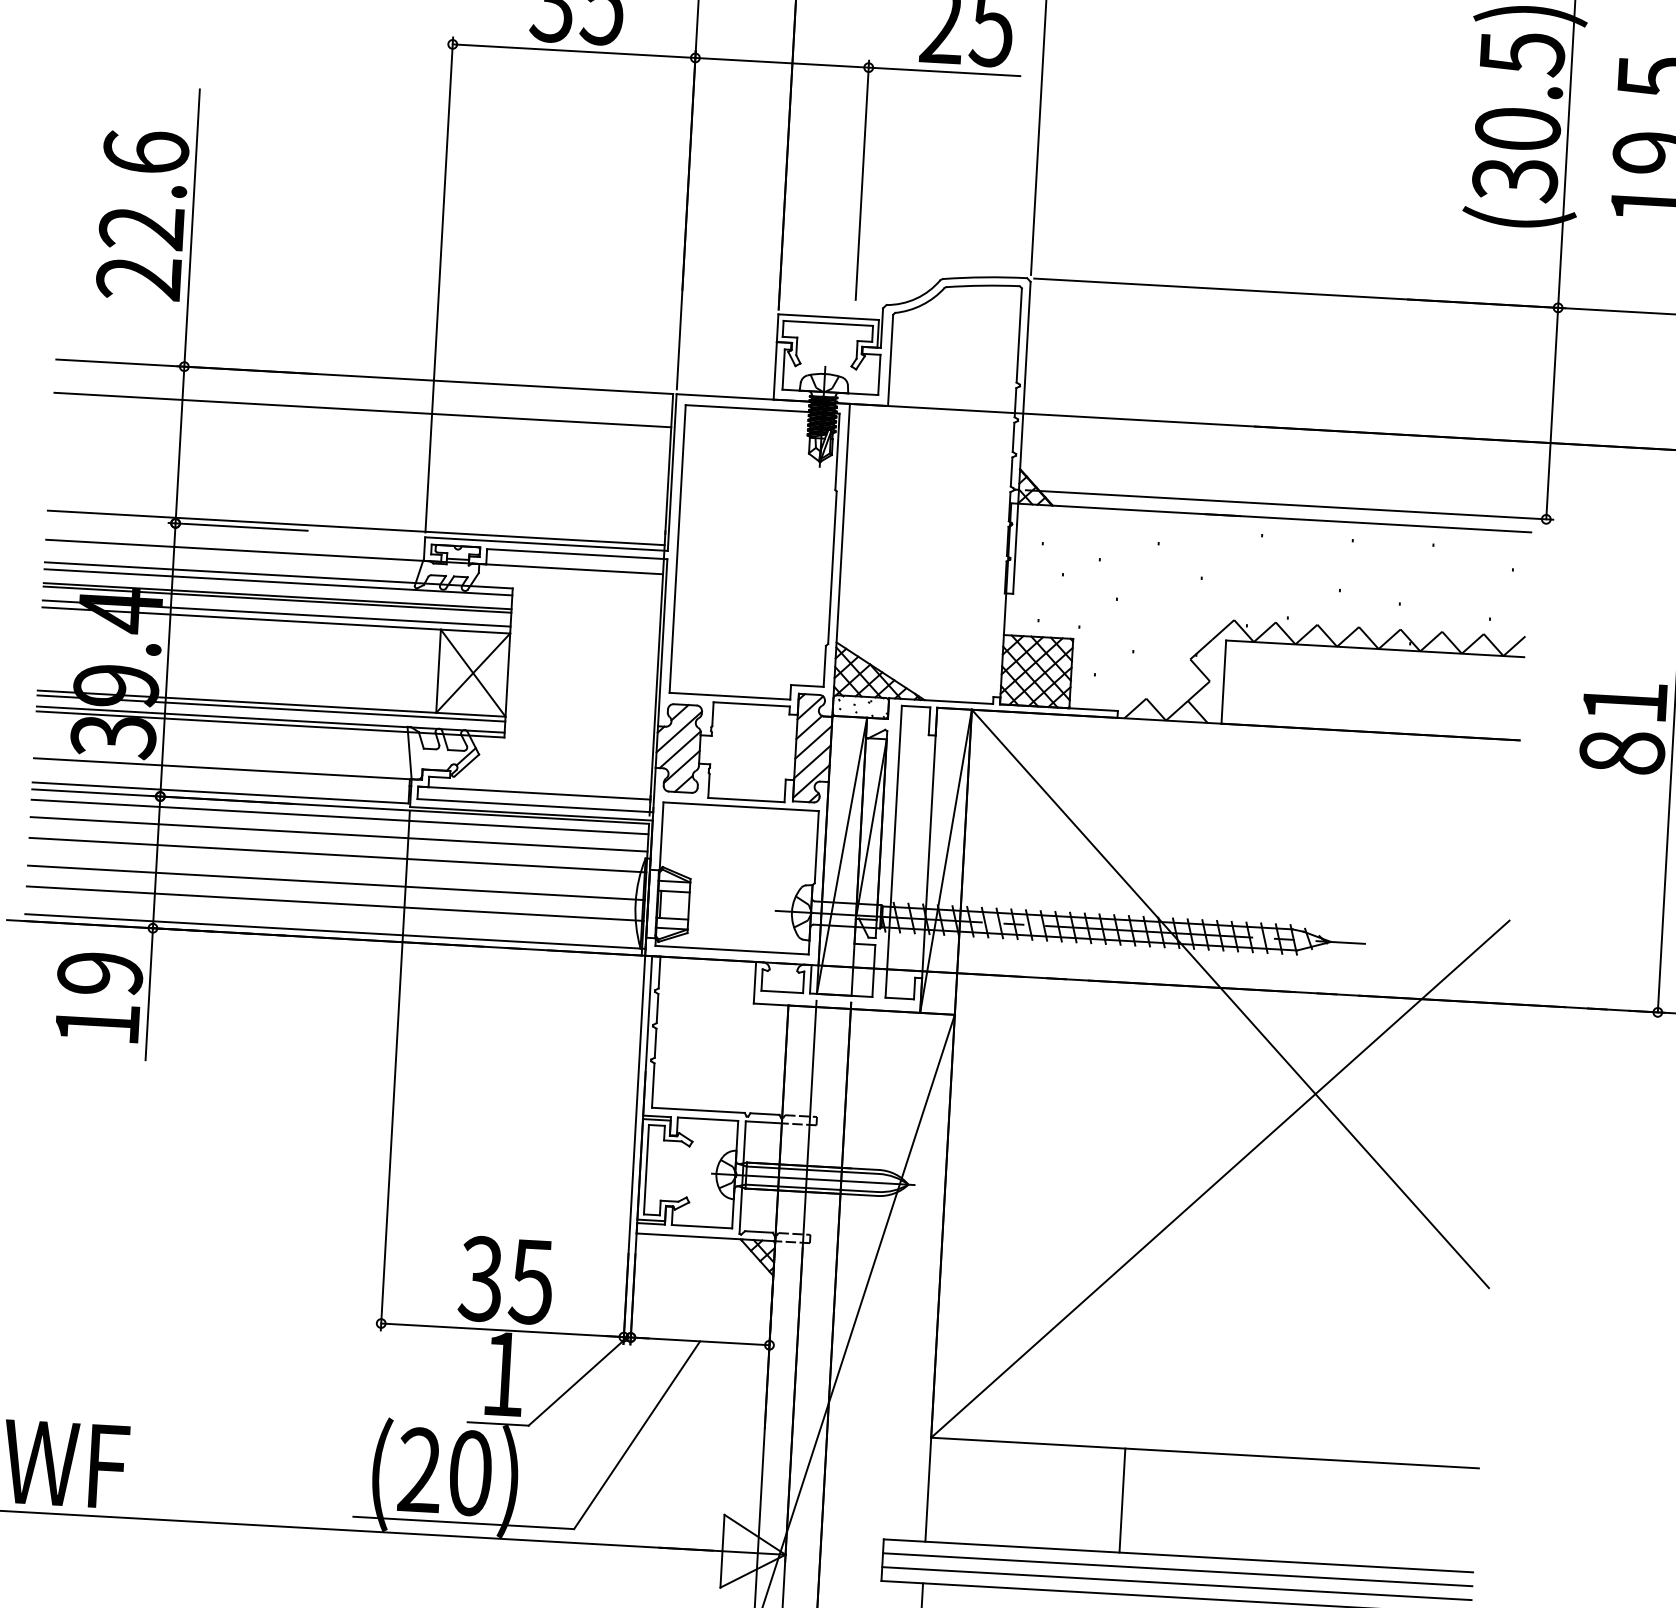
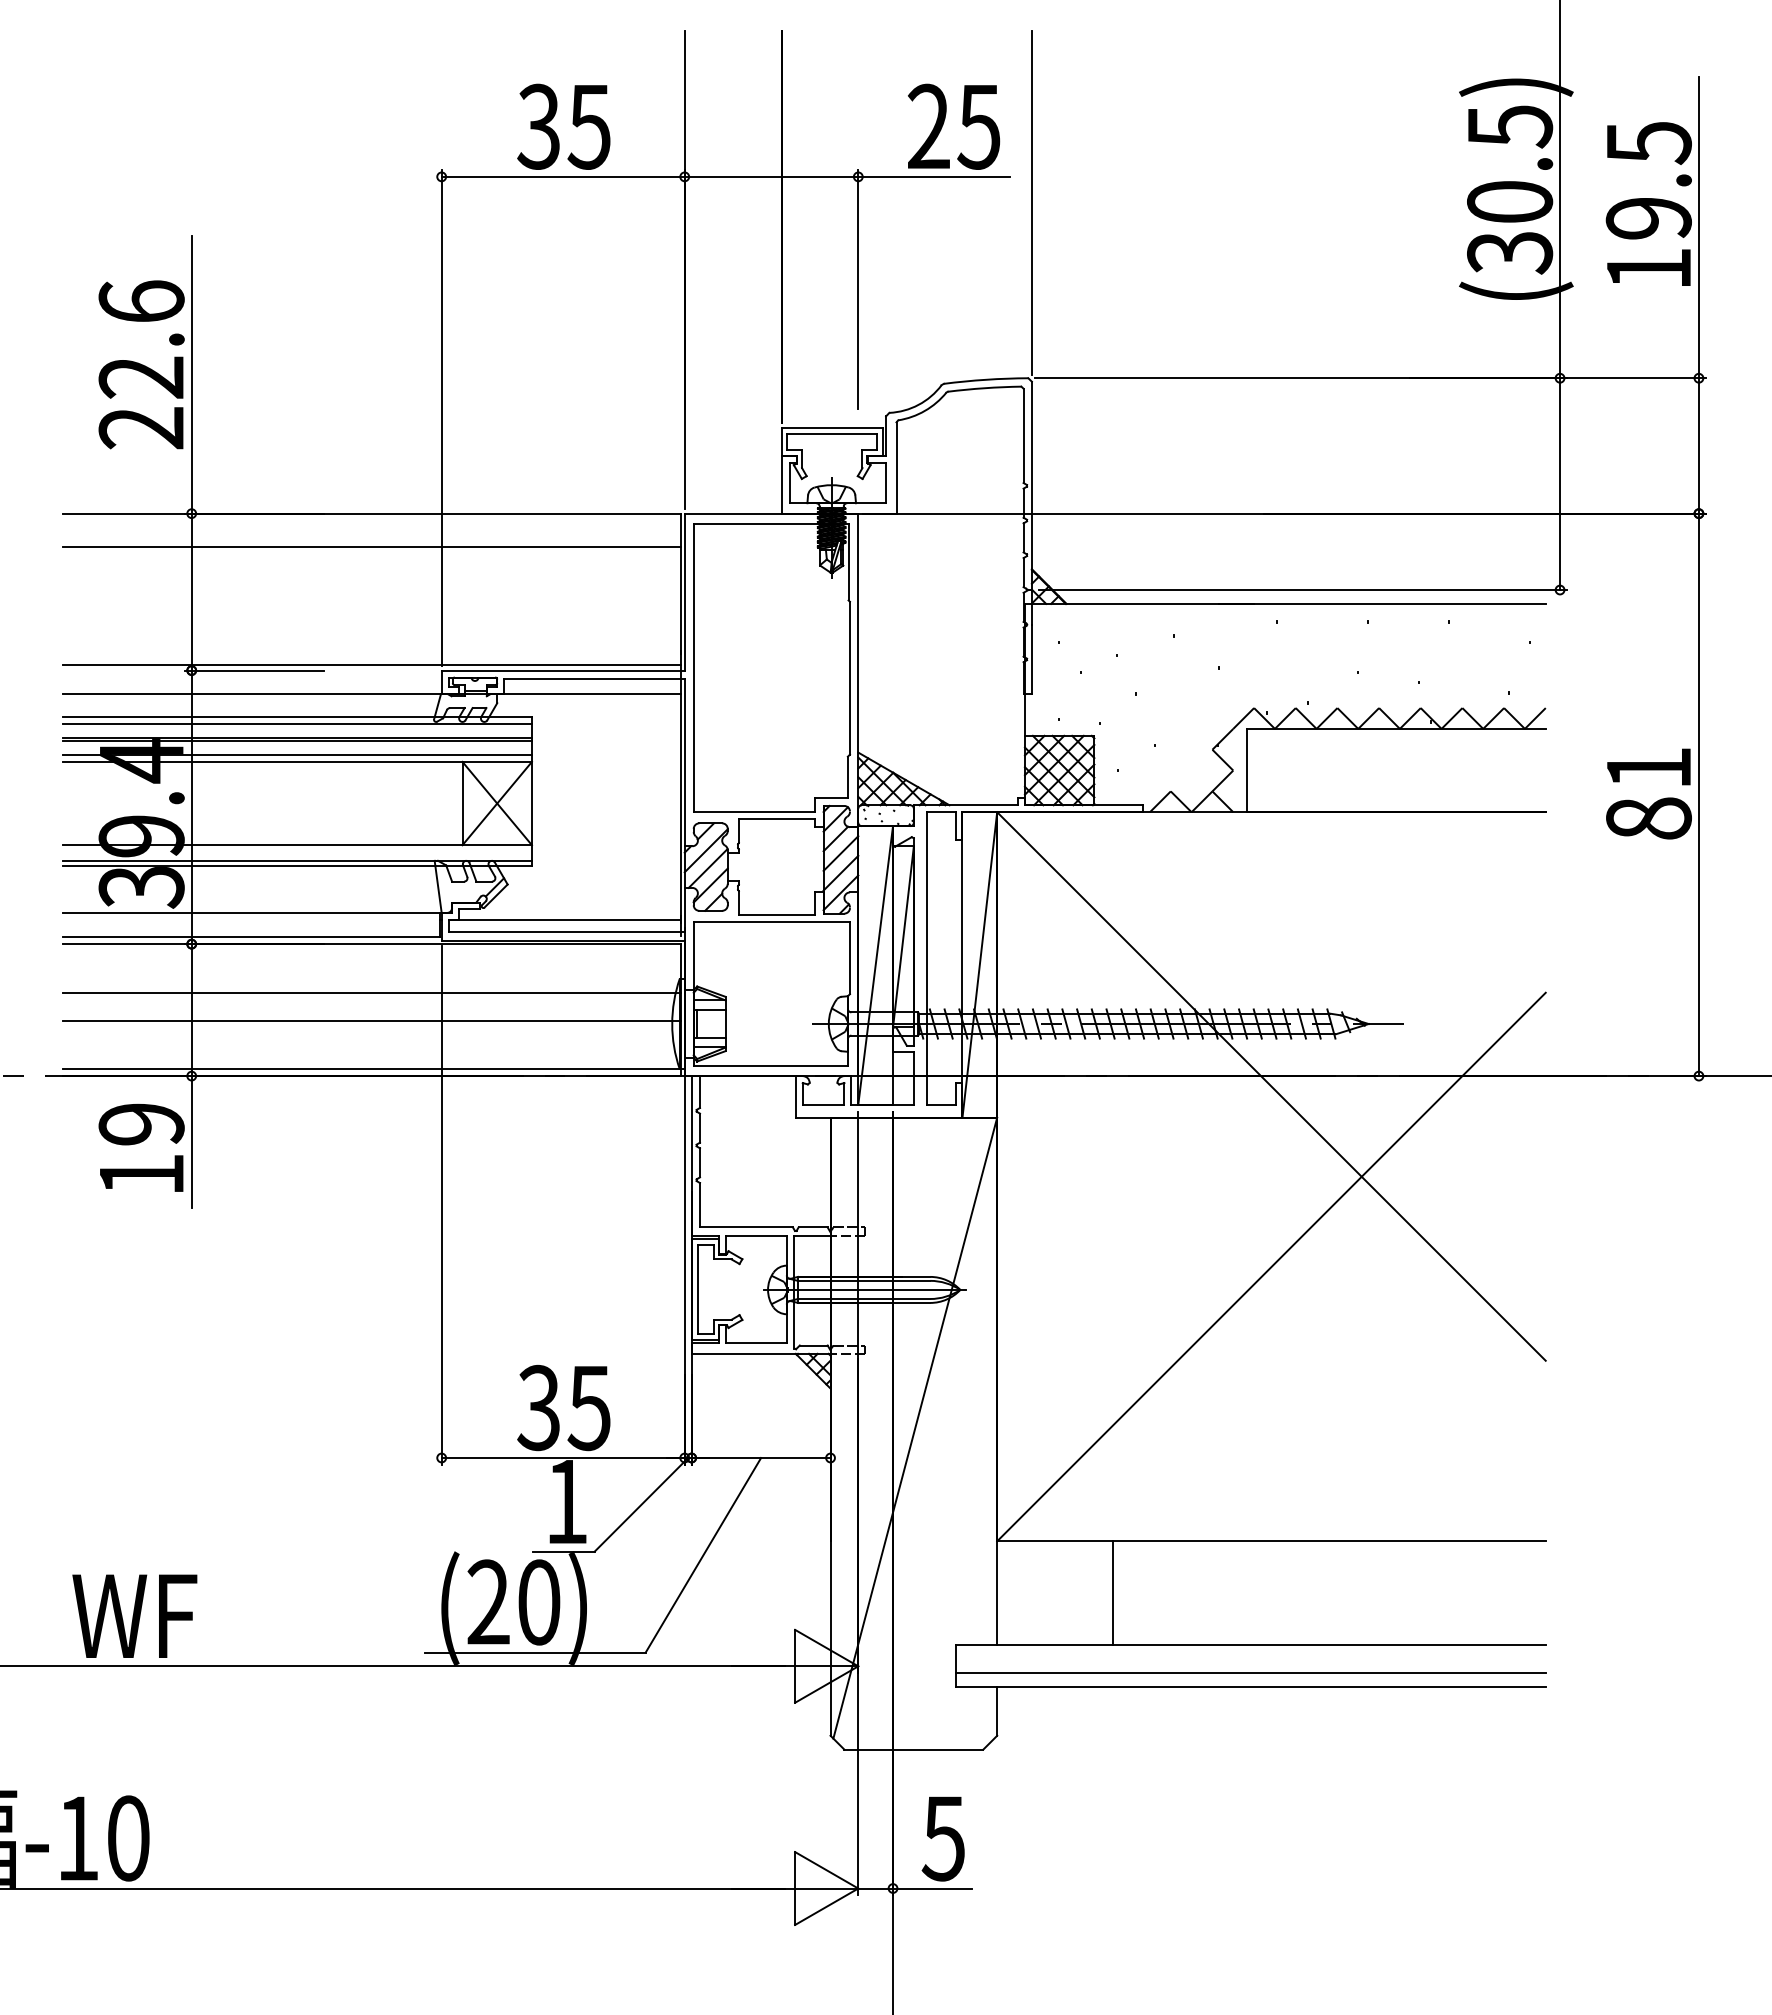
line: (271, 708) -> (297, 850), removed
line: (340, 816) -> (372, 954), removed
line: (339, 833) -> (372, 971), removed
line: (335, 903) -> (372, 1041), removed
line: (1122, 1500) -> (1112, 1593), moved
line: (1177, 1569) -> (1250, 1659), removed

